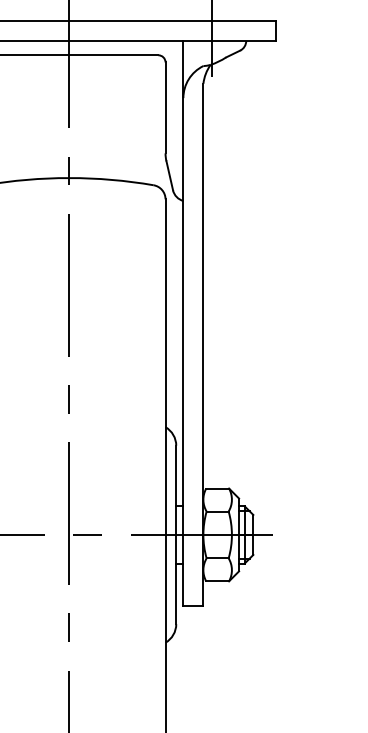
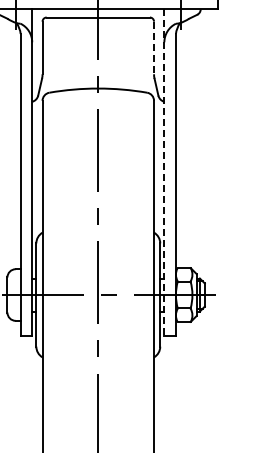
line: (166, 108) -> (154, 48), solid -> dashed
line: (183, 323) -> (164, 172), solid -> dashed

